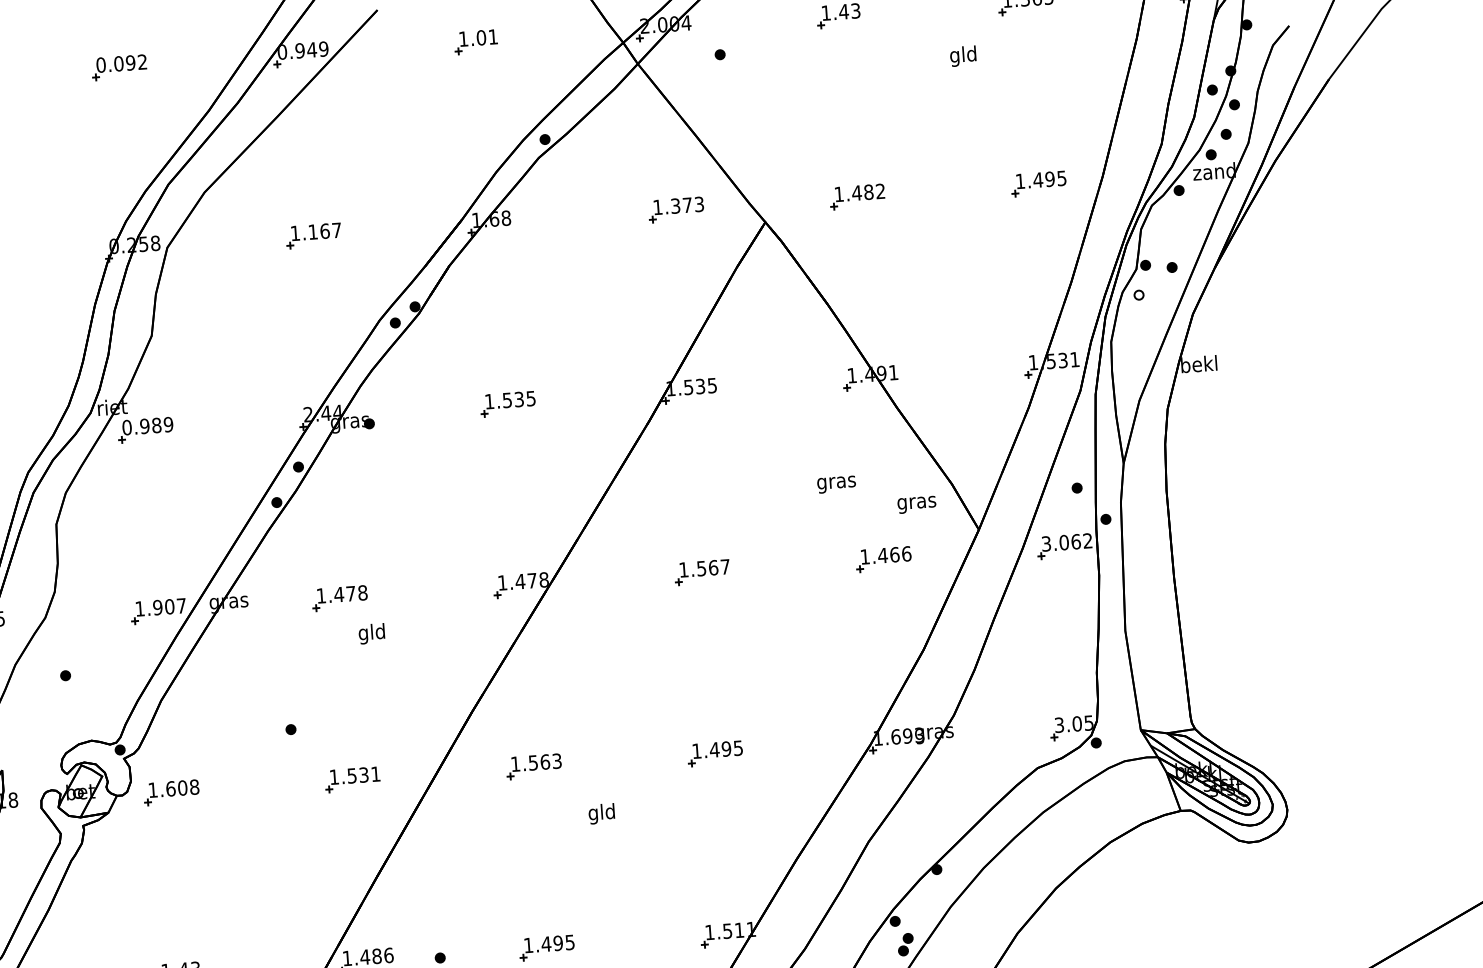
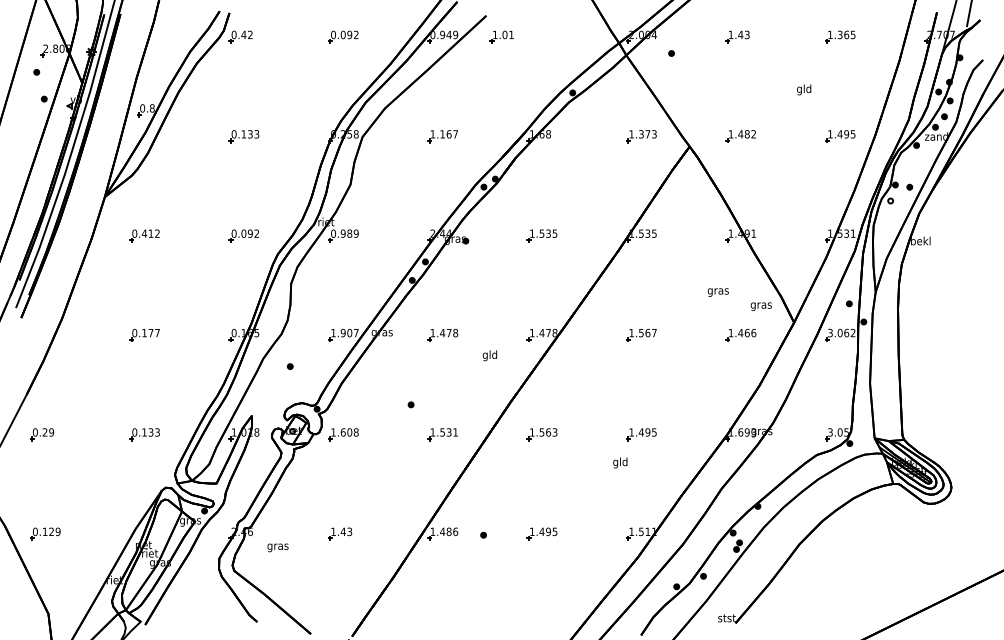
part: (475, 41) -> (501, 36), moved
text: (963, 55) -> (804, 89), moved
text: (370, 633) -> (489, 355), moved
text: (602, 813) -> (620, 462), moved

